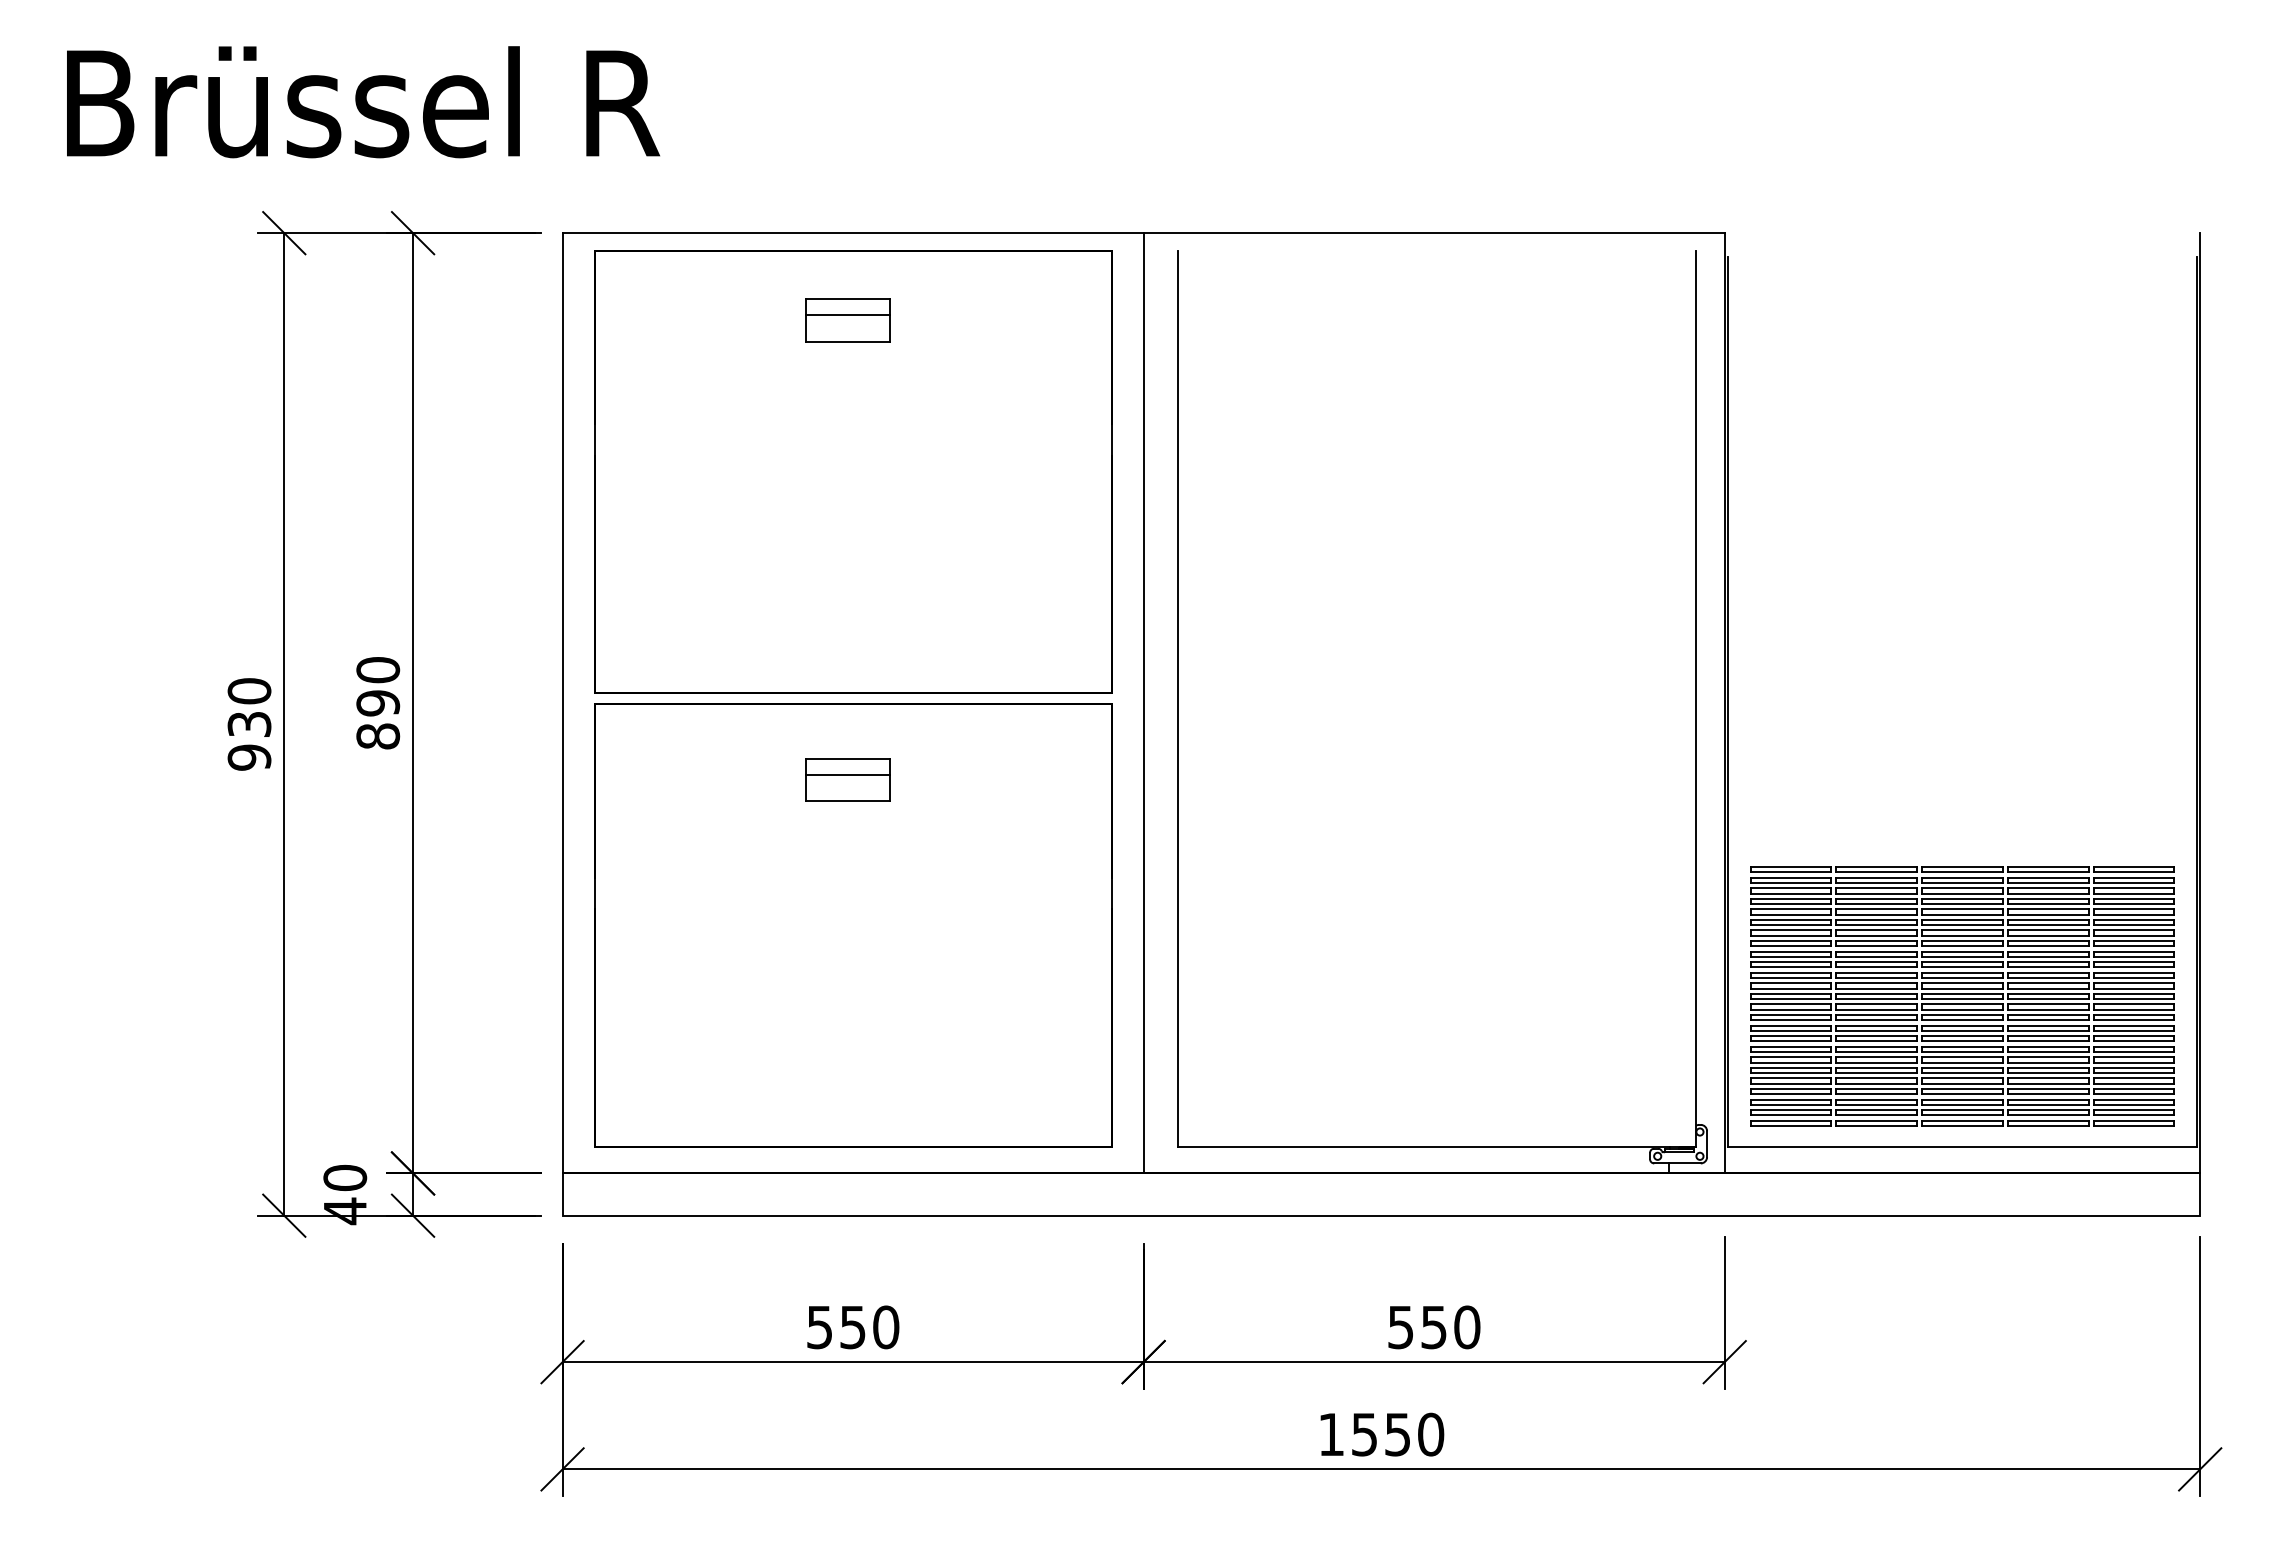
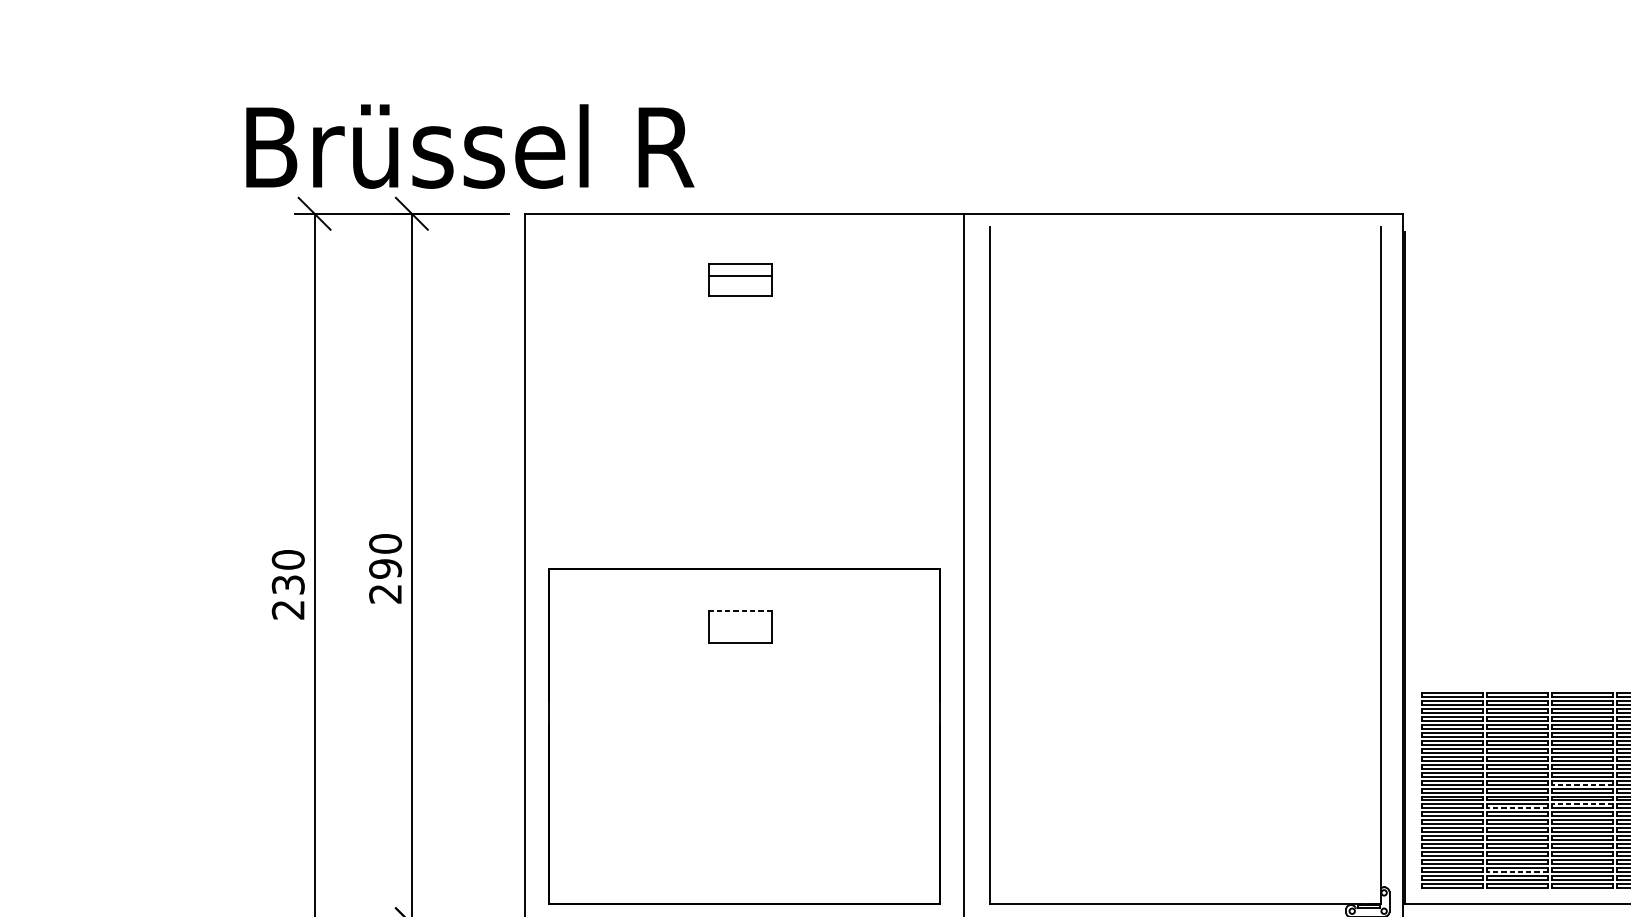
text: (363, 102) -> (470, 146), moved
part: (853, 471) -> (744, 393), removed
text: (378, 736) -> (385, 594), 890 -> 290
text: (249, 757) -> (288, 609), 930 -> 230
line: (848, 759) -> (740, 611), solid -> dashed
line: (847, 775) -> (740, 623), removed
line: (1961, 988) -> (1581, 784), solid -> dashed
line: (1961, 1015) -> (1581, 804), solid -> dashed
line: (1876, 1020) -> (1517, 808), solid -> dashed
line: (1876, 1104) -> (1517, 872), solid -> dashed

